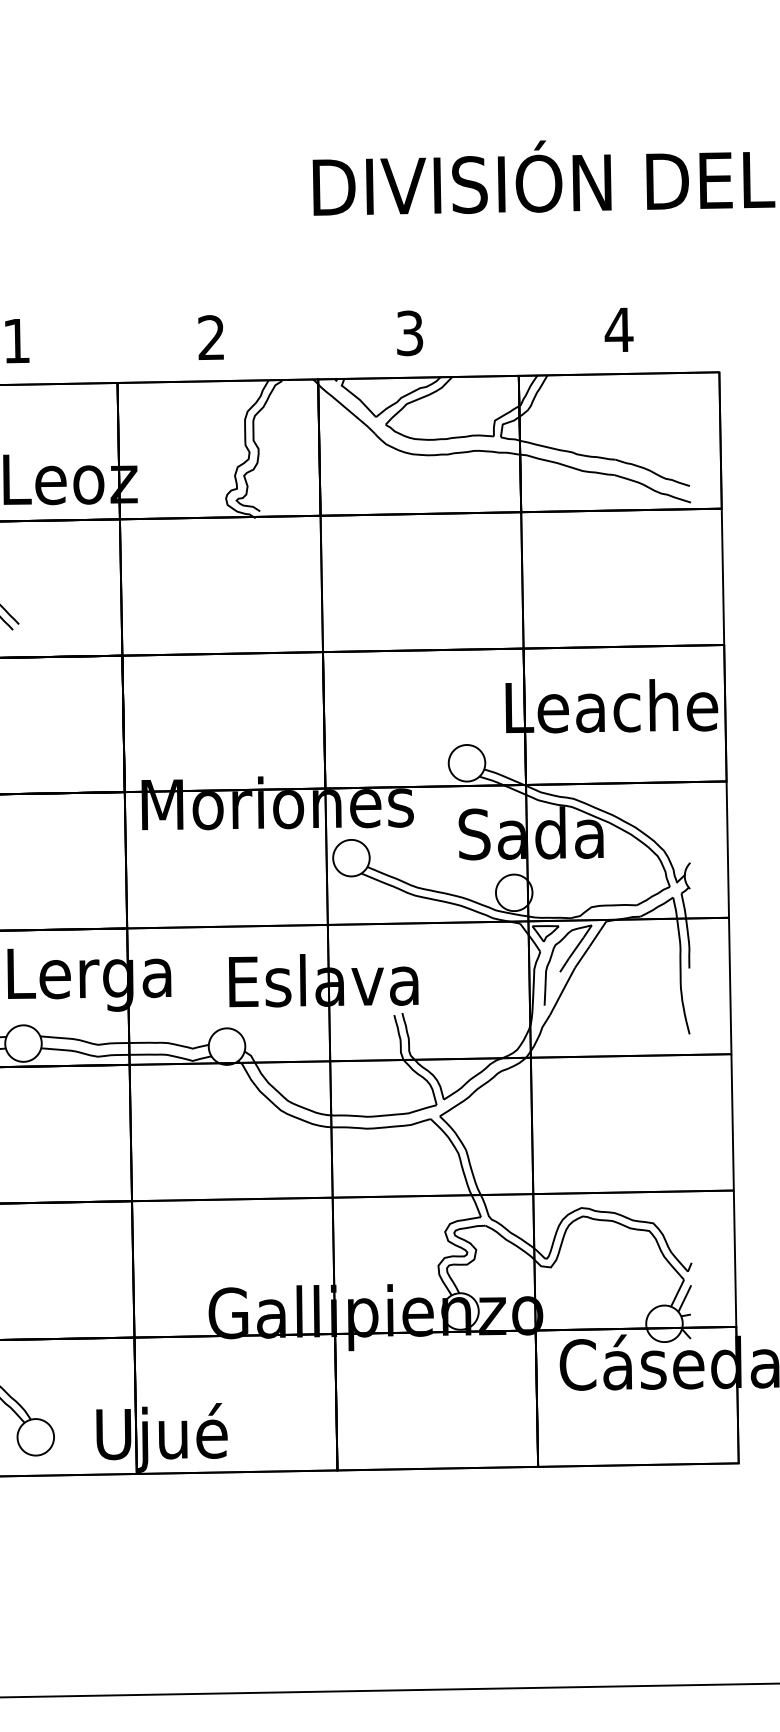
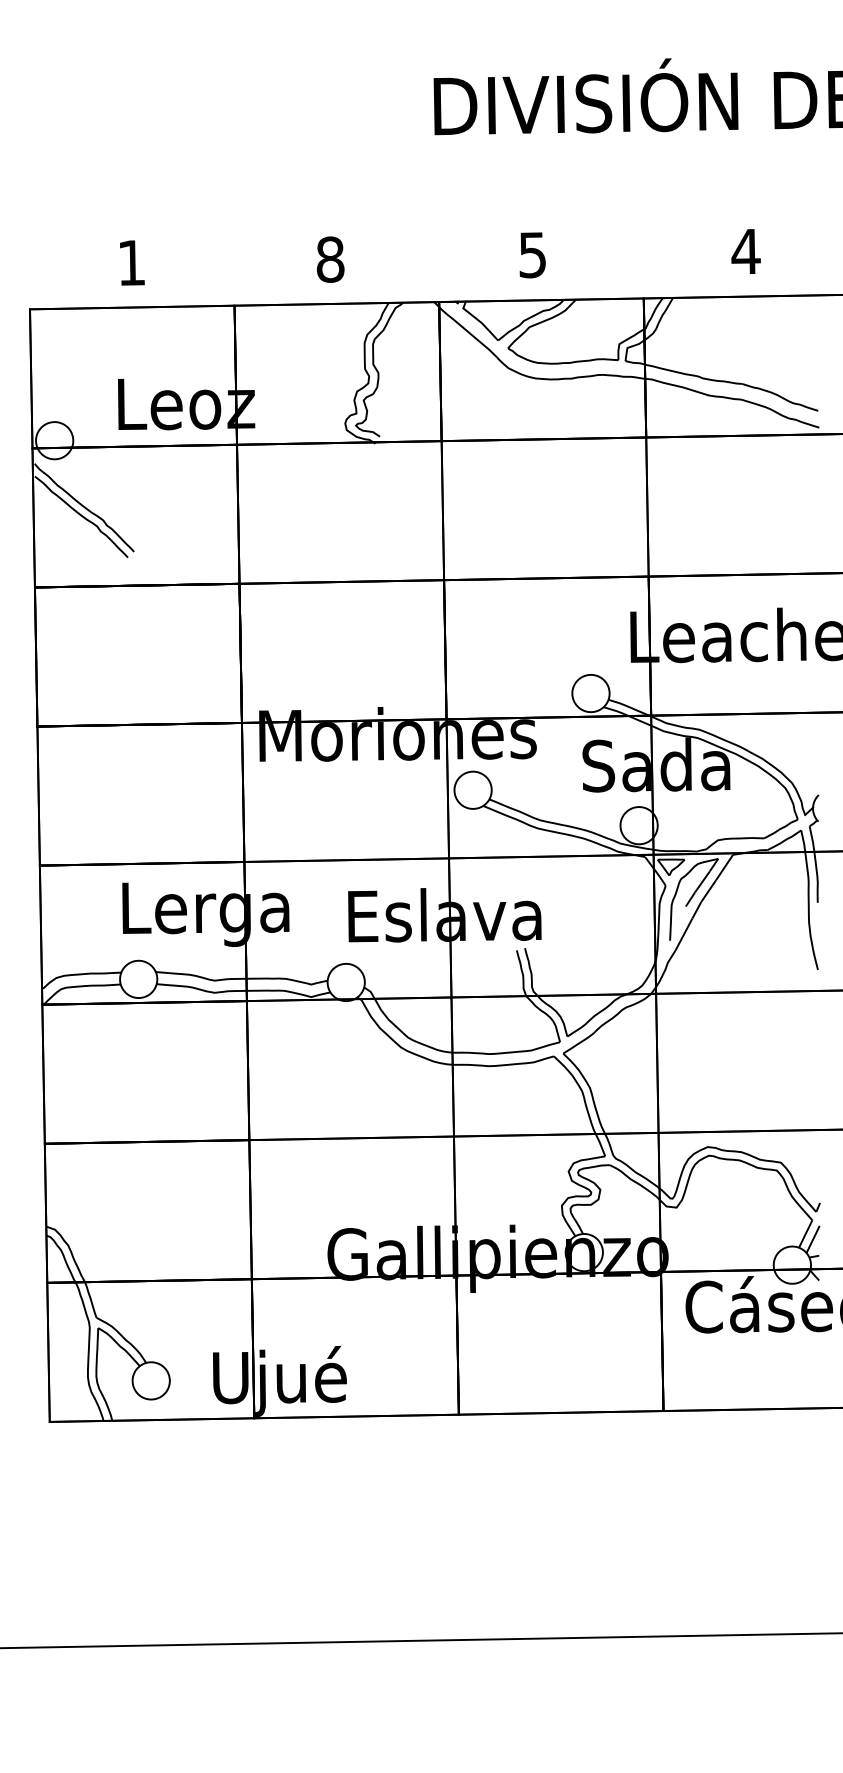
text: (410, 332) -> (533, 254), 3 -> 5
text: (211, 337) -> (330, 259), 2 -> 8

